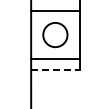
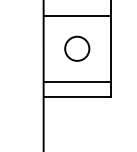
circle: (54, 34) -> (76, 48), size x0.71
line: (55, 69) -> (77, 96), dashed -> solid

